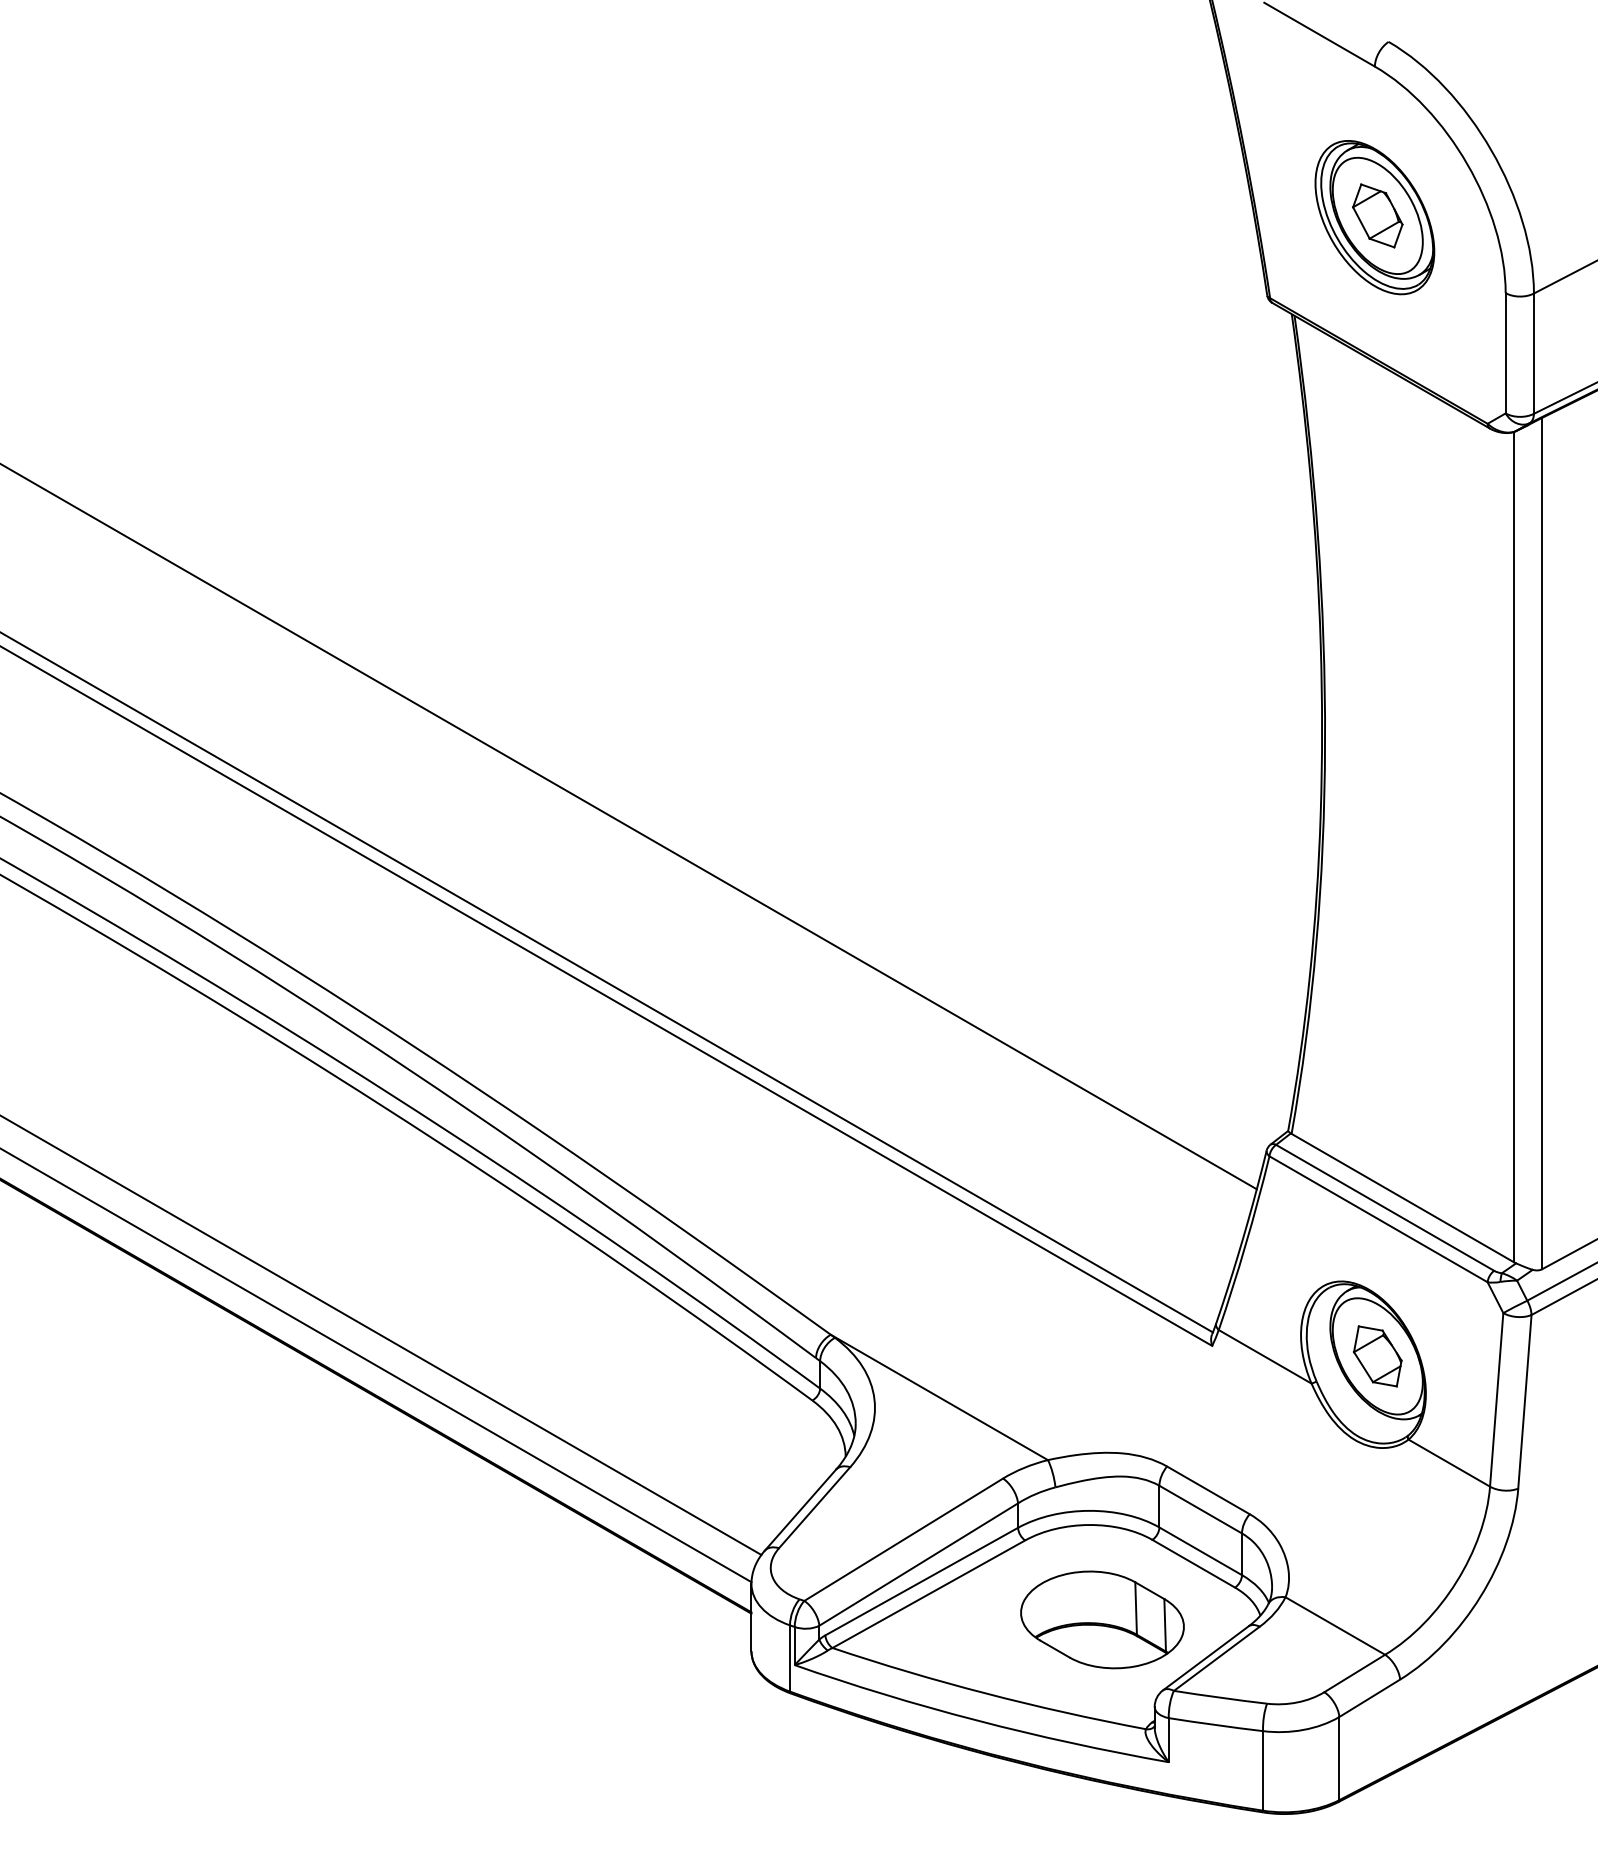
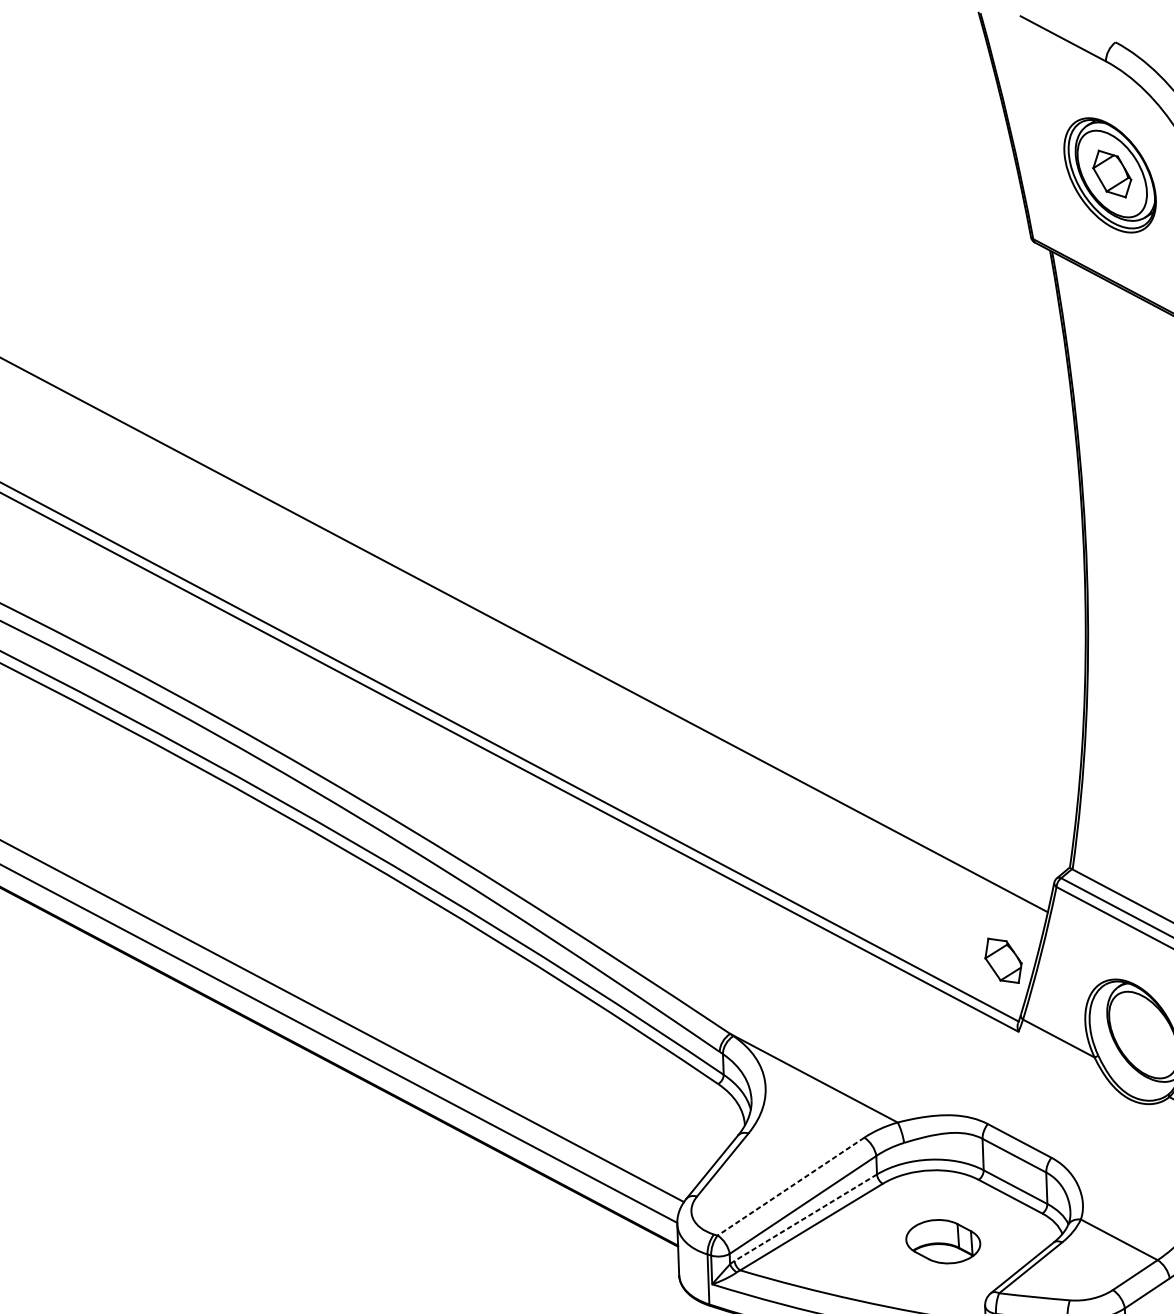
part: (1377, 1356) -> (1003, 960), moved
line: (903, 1539) -> (790, 1186), solid -> dashed
line: (921, 1581) -> (805, 1217), solid -> dashed
part: (1102, 1619) -> (943, 1241), size x0.6

